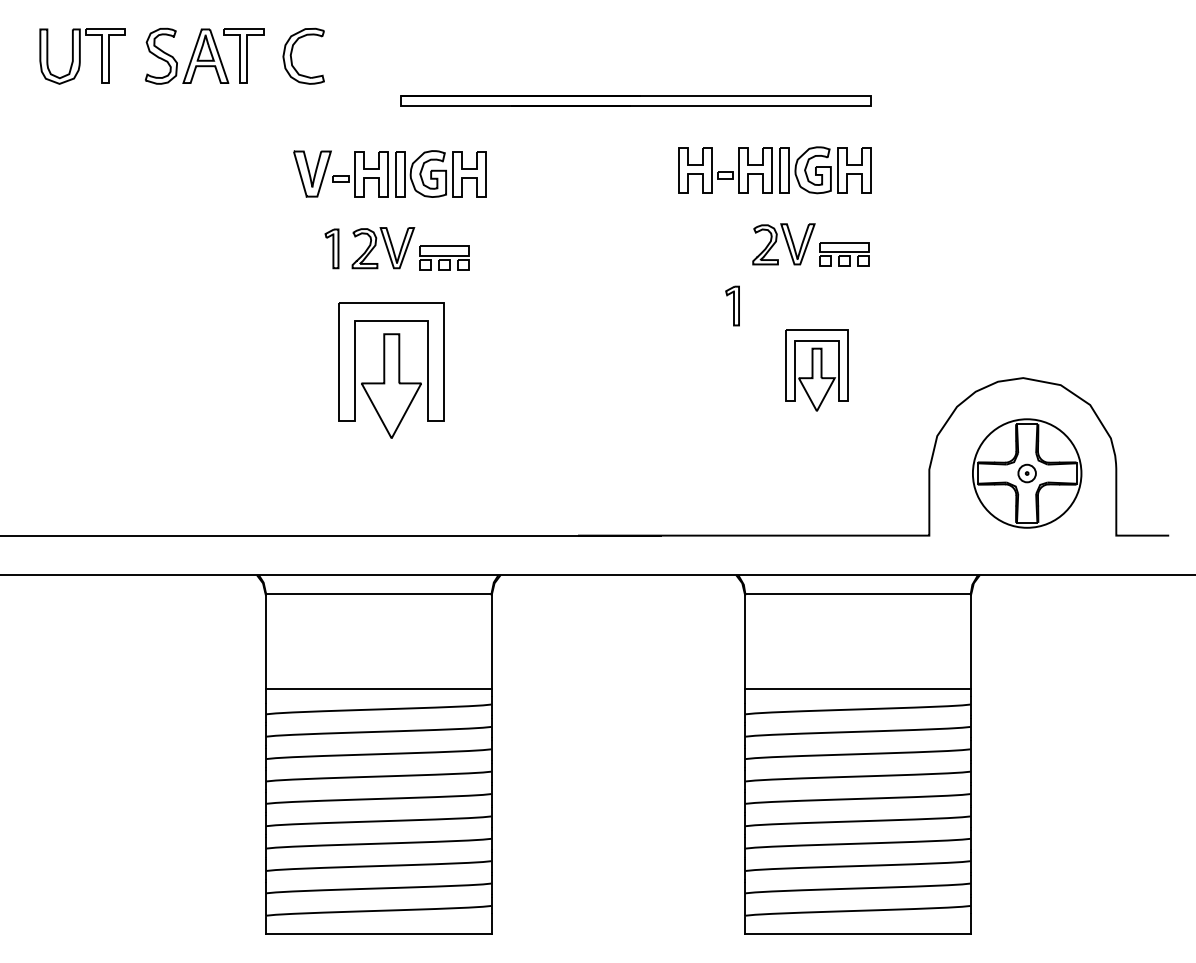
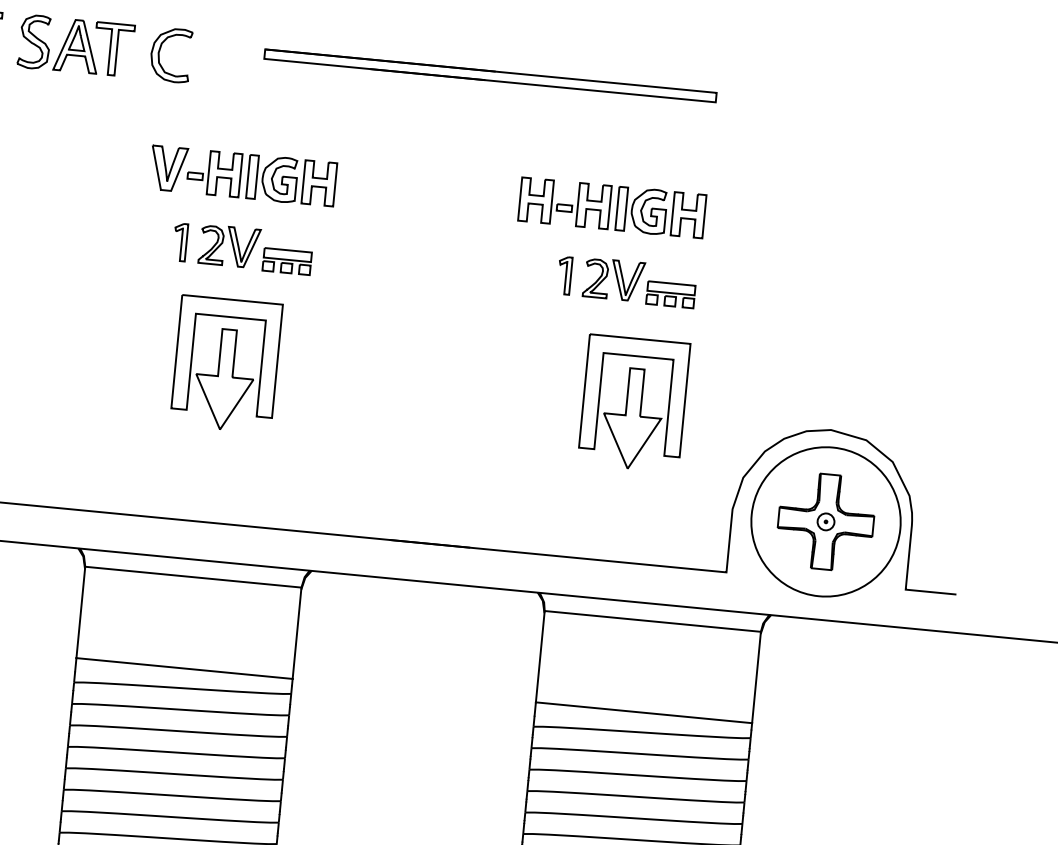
part: (635, 100) -> (490, 75), moved
part: (732, 305) -> (564, 275), moved
part: (816, 370) -> (633, 403), size x1.67
circle: (1026, 473) -> (825, 521), size x1.43

